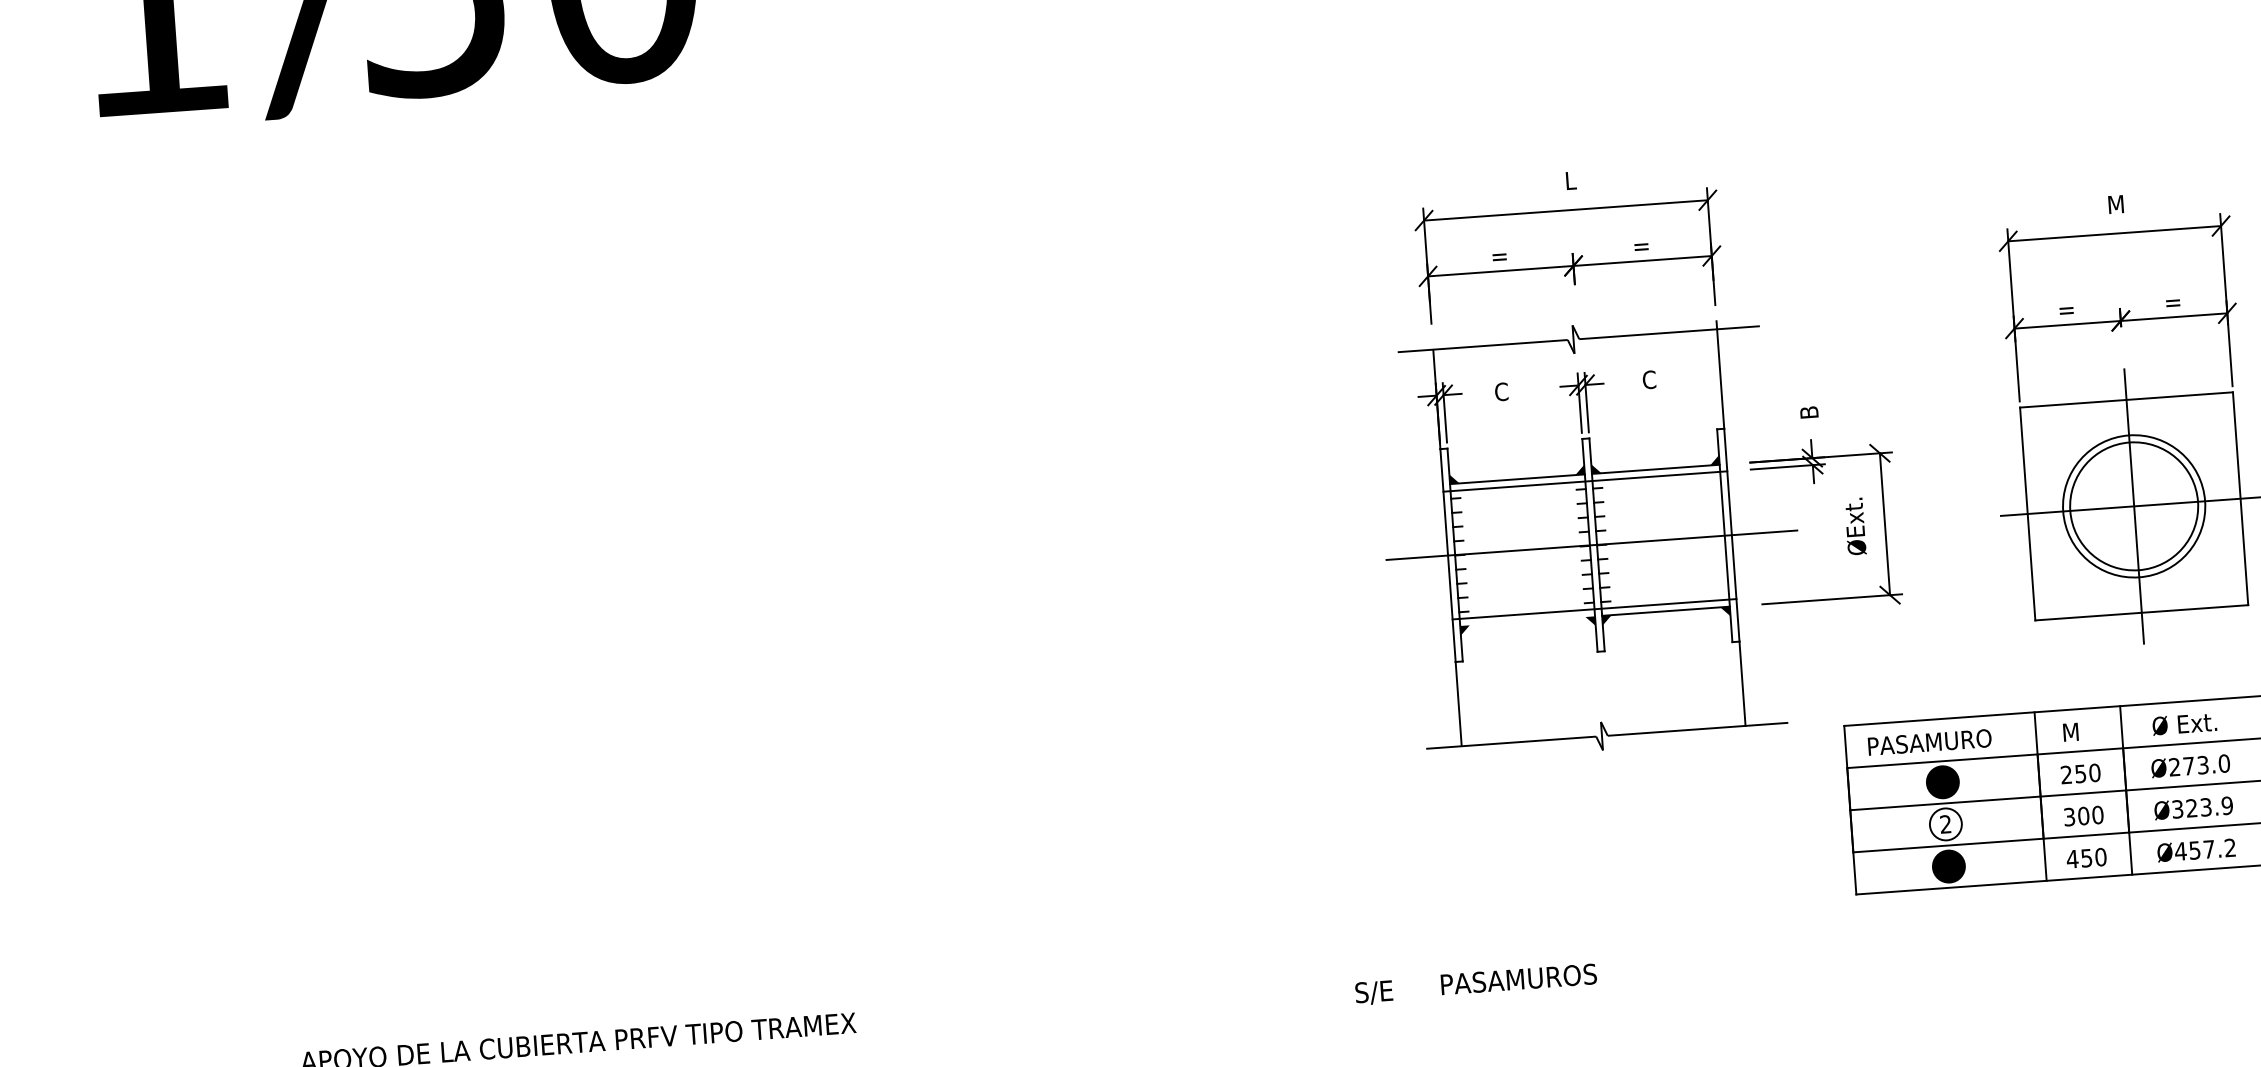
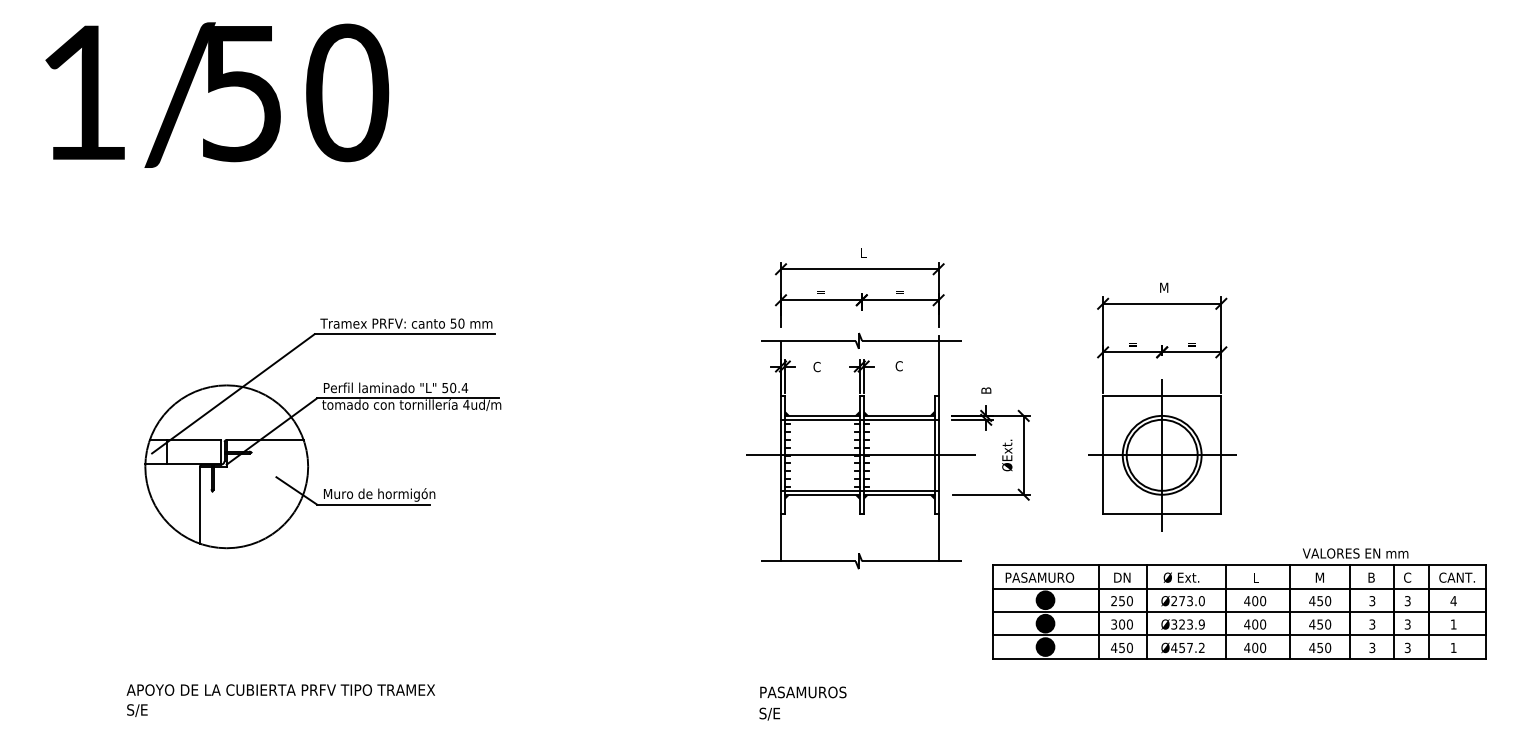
part: (590, 591) -> (305, 441), added
line: (1526, 620) -> (821, 494), added
text: (2078, 731) -> (1122, 577), M -> DN
fill: (1945, 824) -> (1045, 623), added
text: (1373, 991) -> (769, 713), moved

